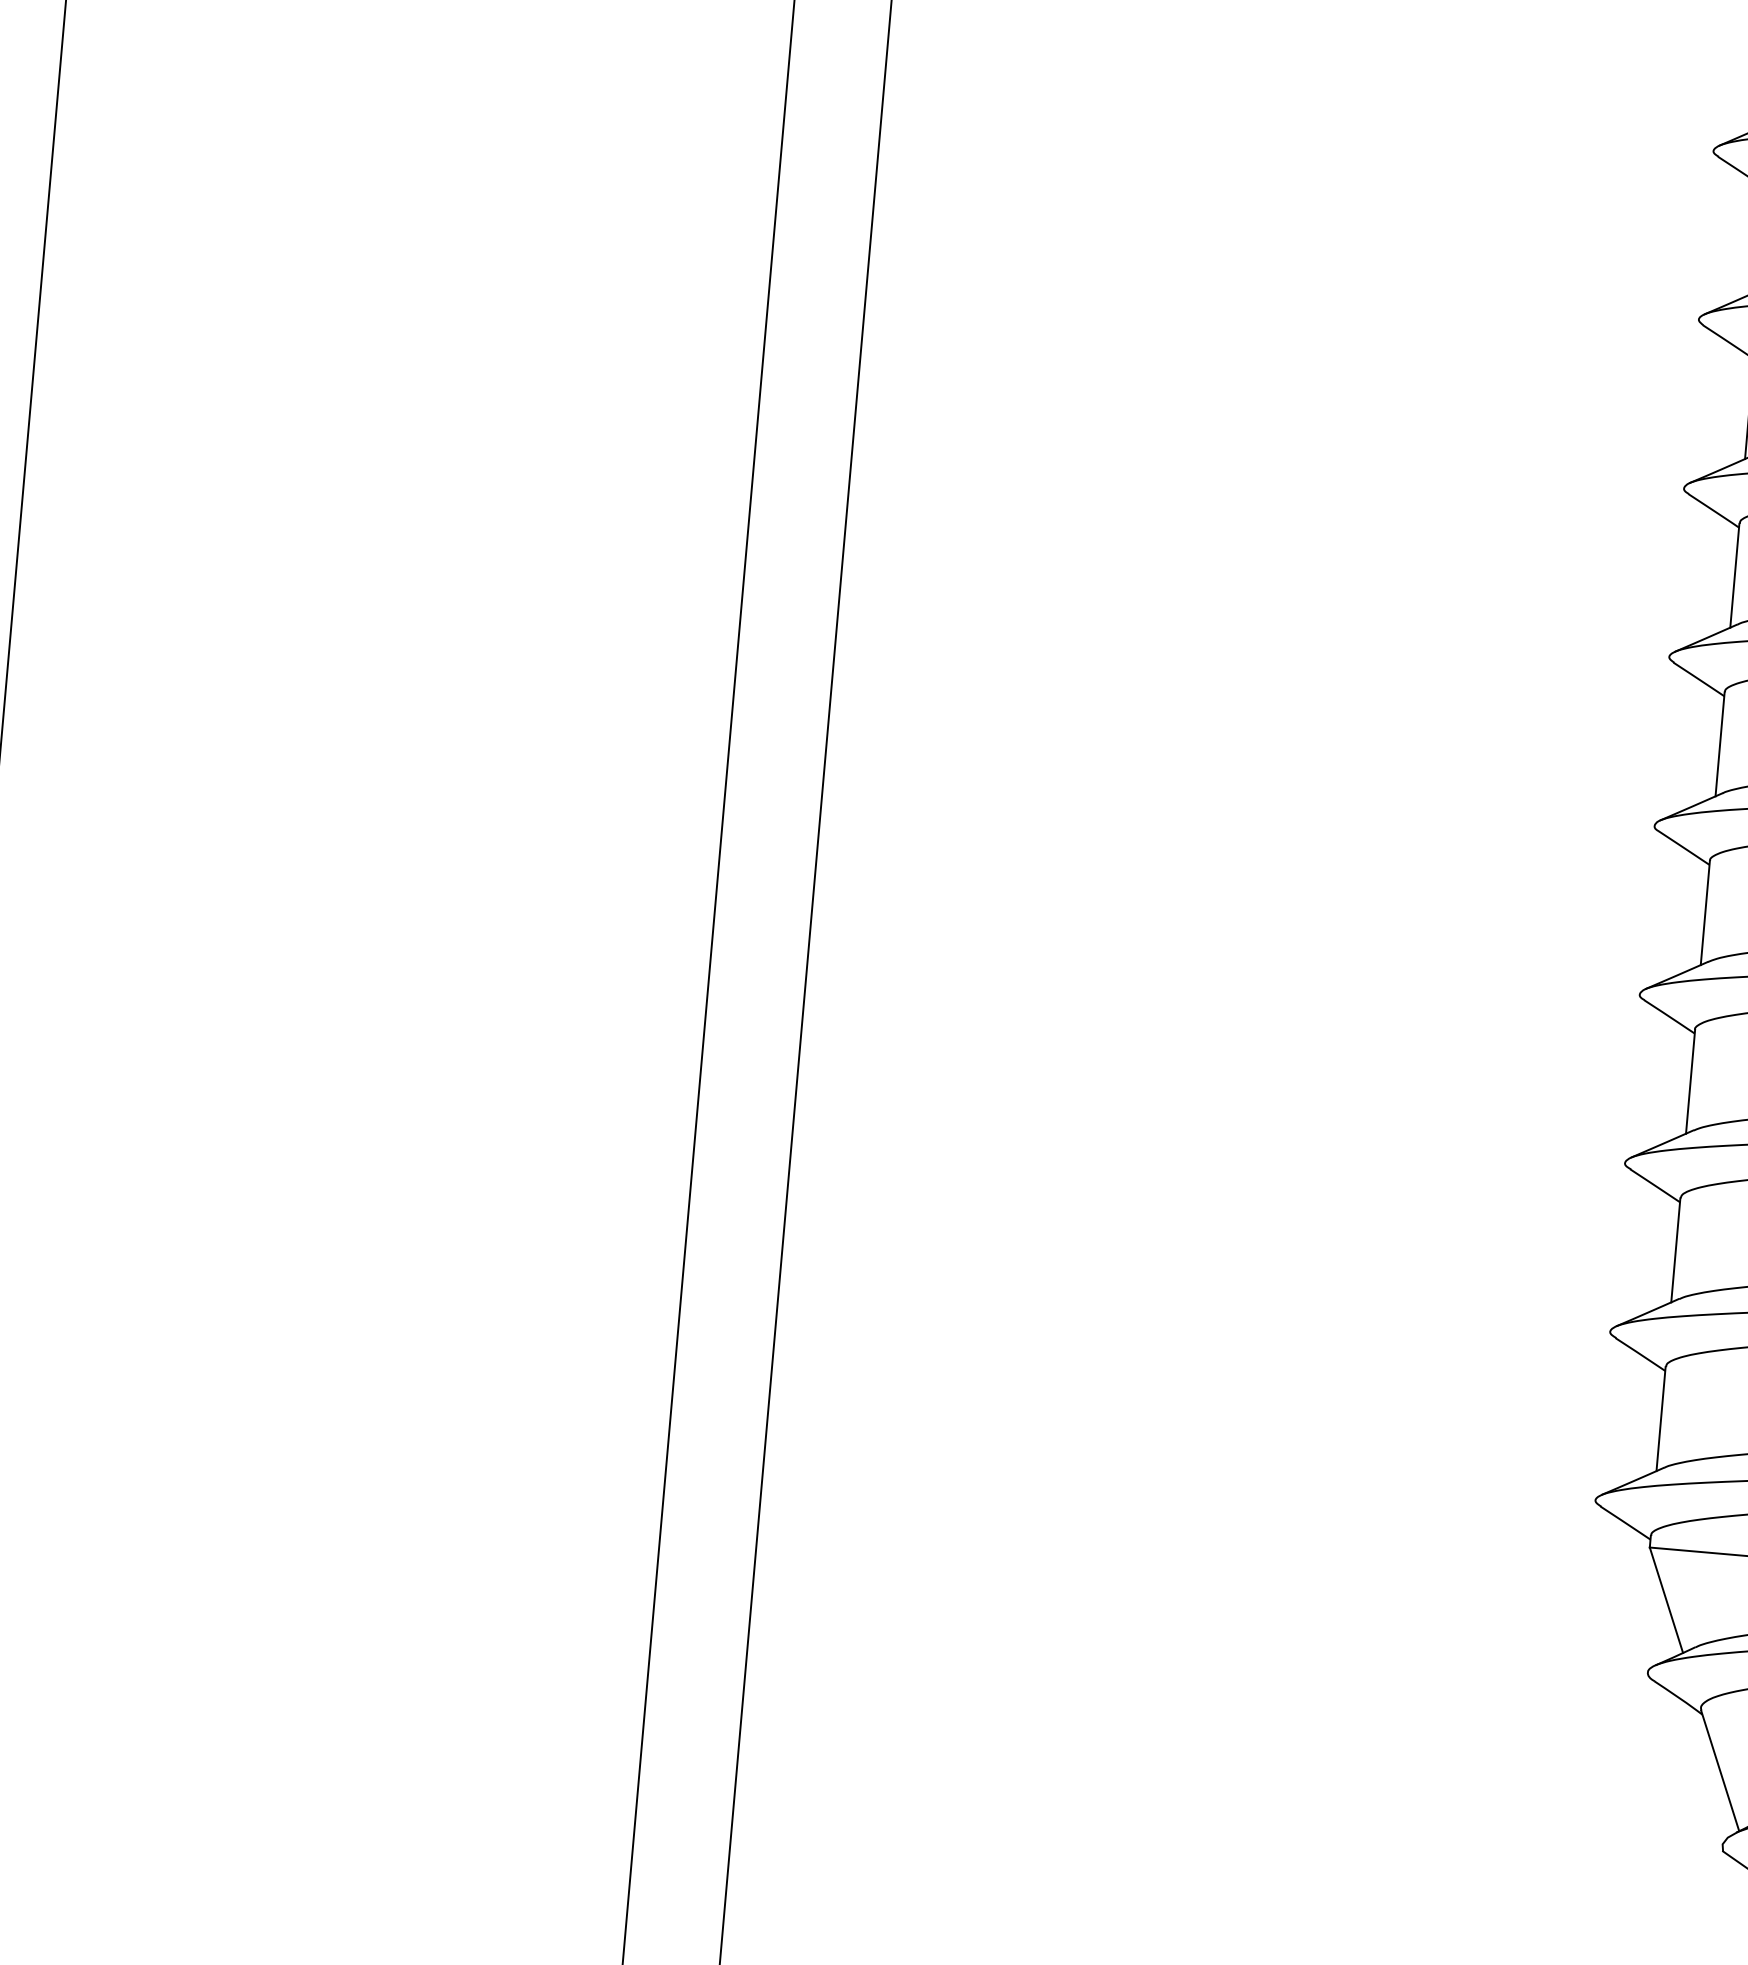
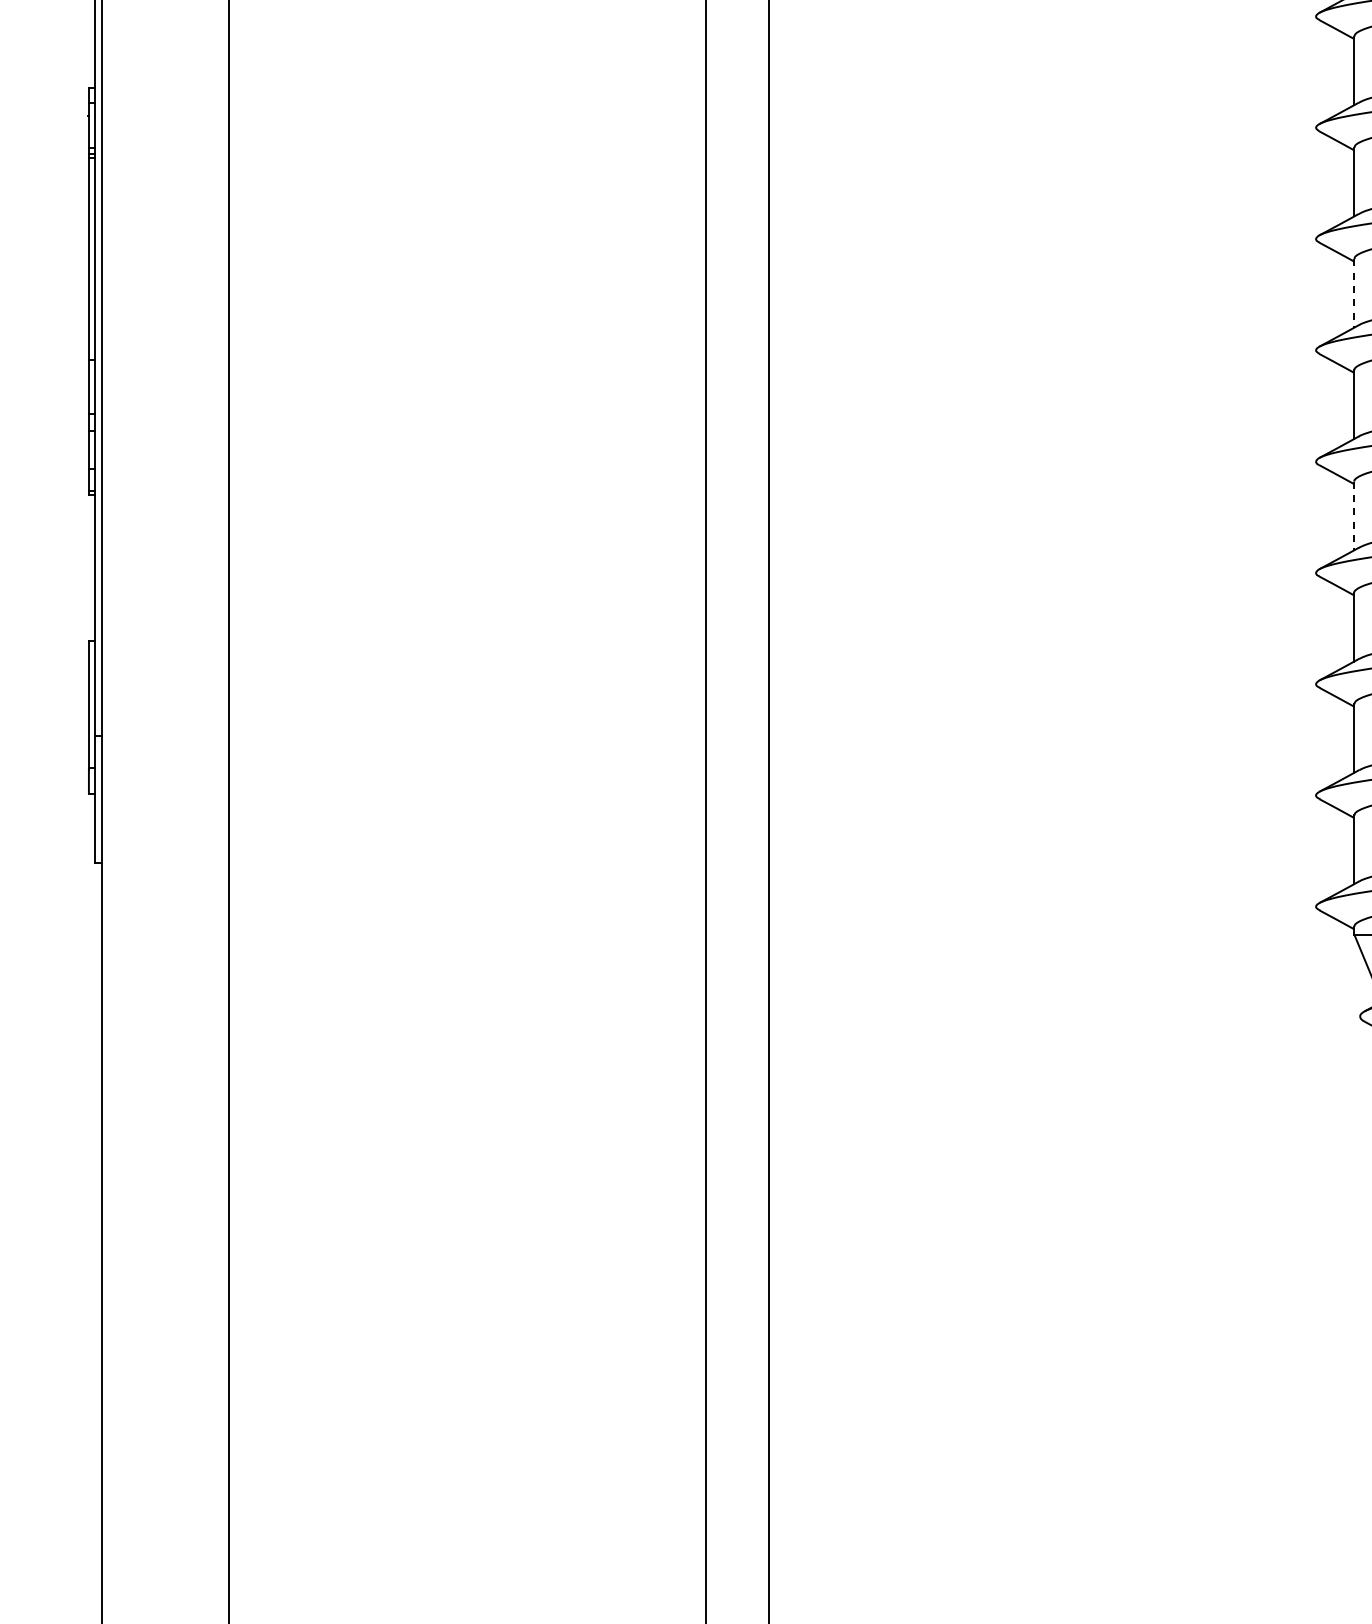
line: (1735, 575) -> (1354, 293), solid -> dashed
line: (1705, 913) -> (1354, 516), solid -> dashed

